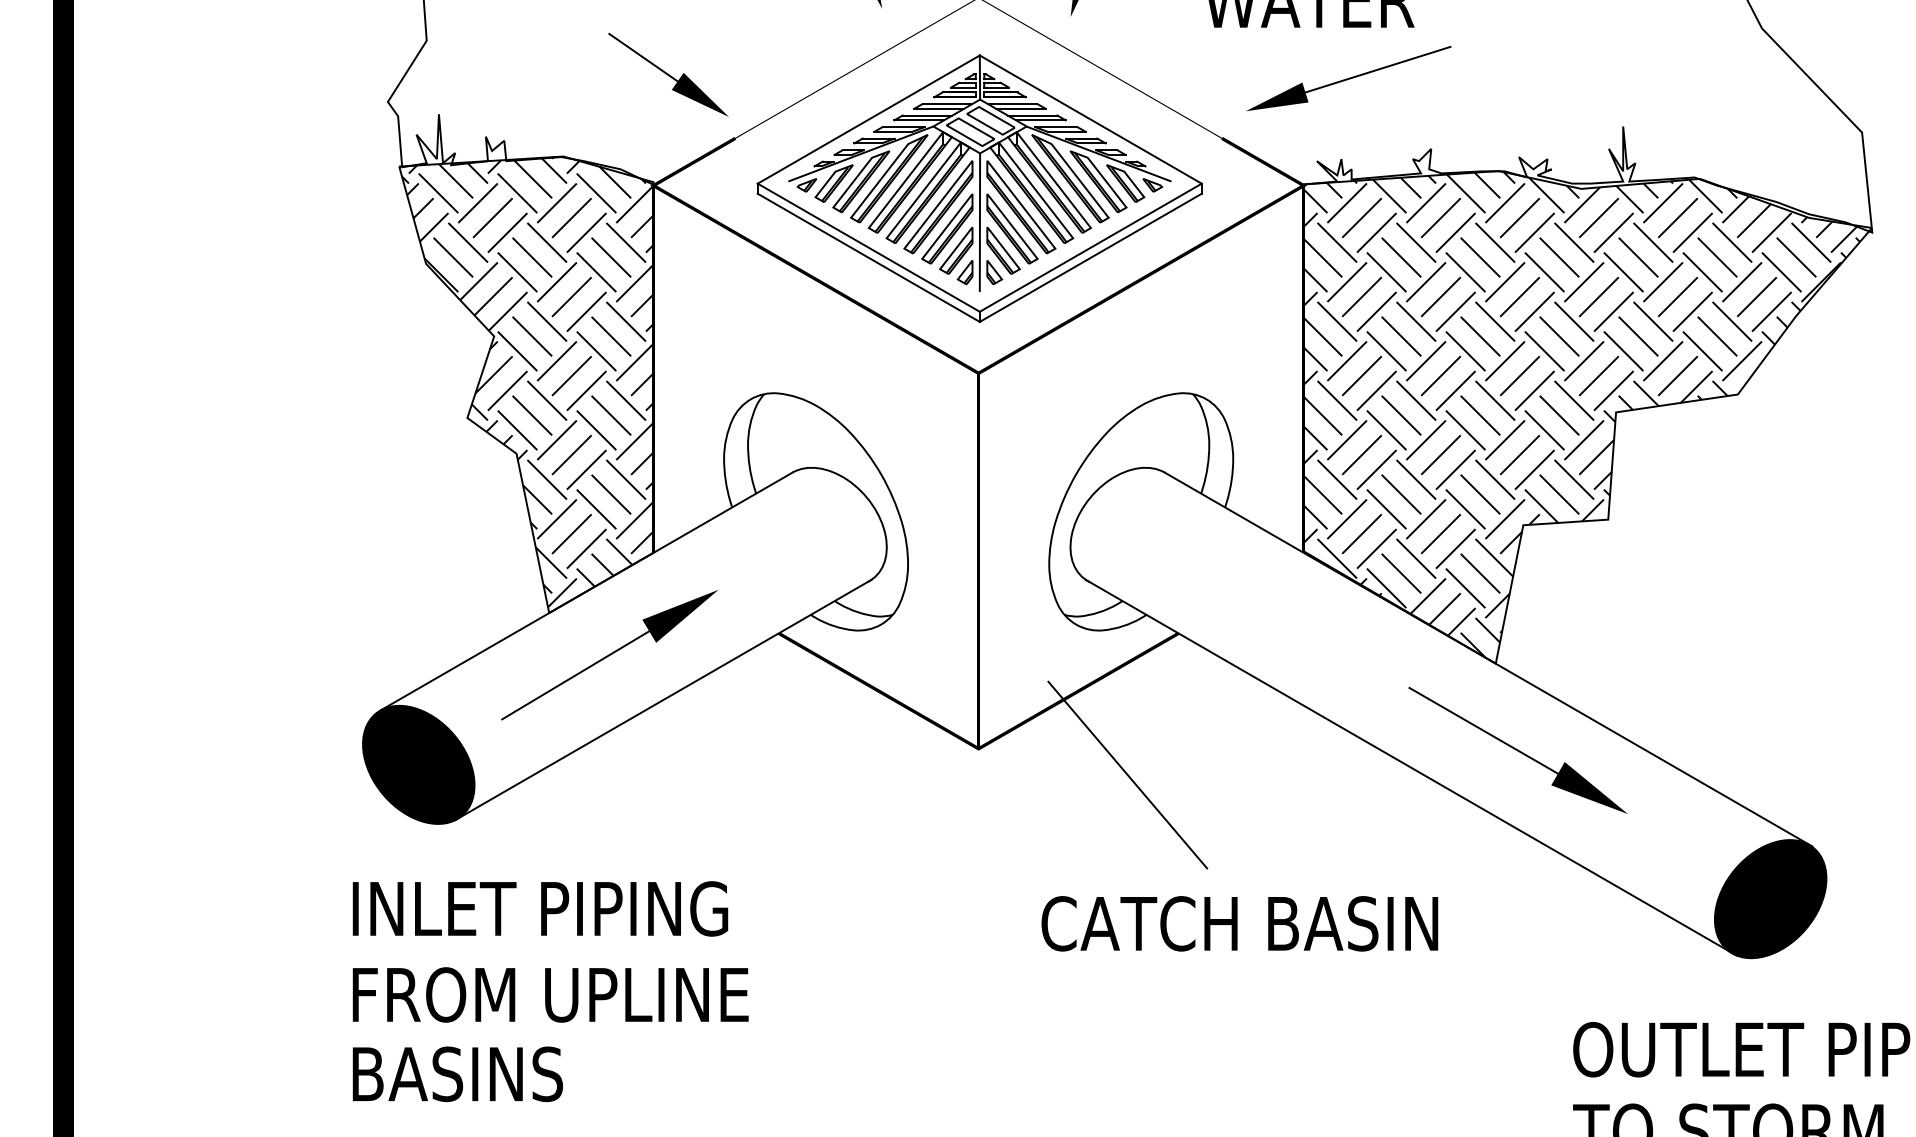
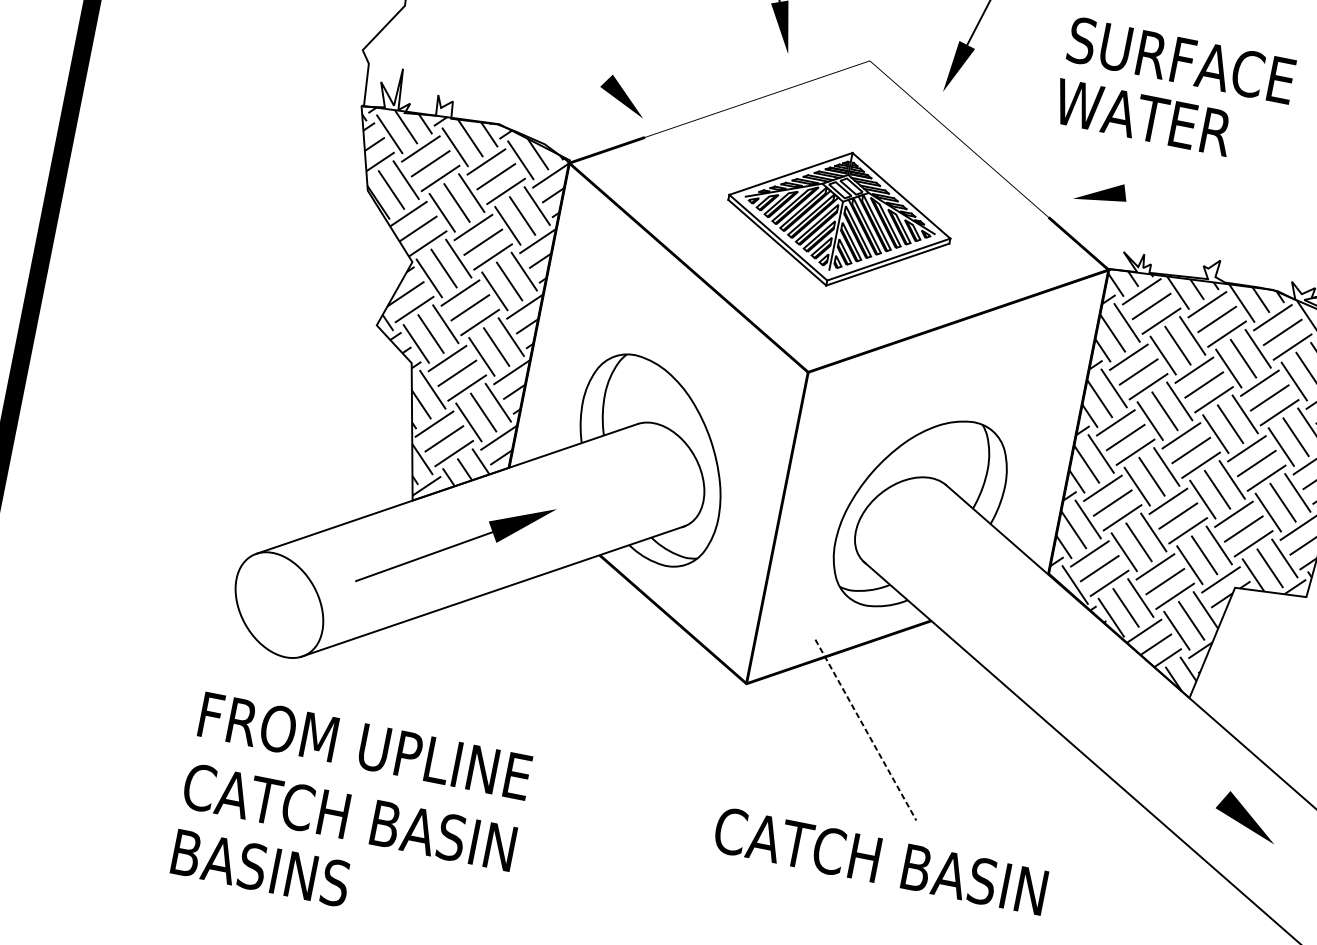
line: (643, 57) -> (582, 55), removed
line: (1377, 69) -> (1188, 185), removed
part: (979, 188) -> (839, 219), size x0.6
line: (1483, 730) -> (1168, 751), removed
fill: (418, 764) -> (279, 604), removed
line: (1128, 775) -> (866, 730), solid -> dashed
text: (553, 908) -> (367, 746), INLET PIPING -> FROM UPLINE
text: (1239, 923) -> (880, 860), moved
text: (549, 994) -> (350, 817), FROM UPLINE -> CATCH BASIN

